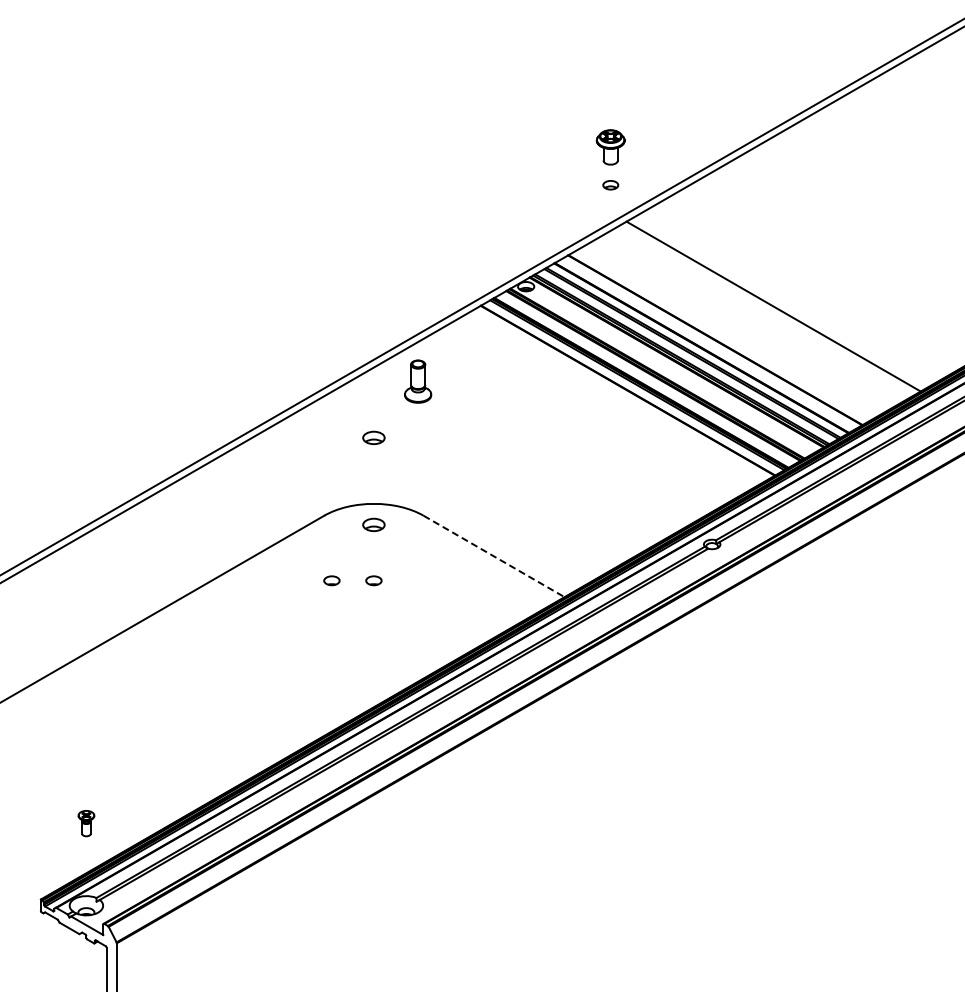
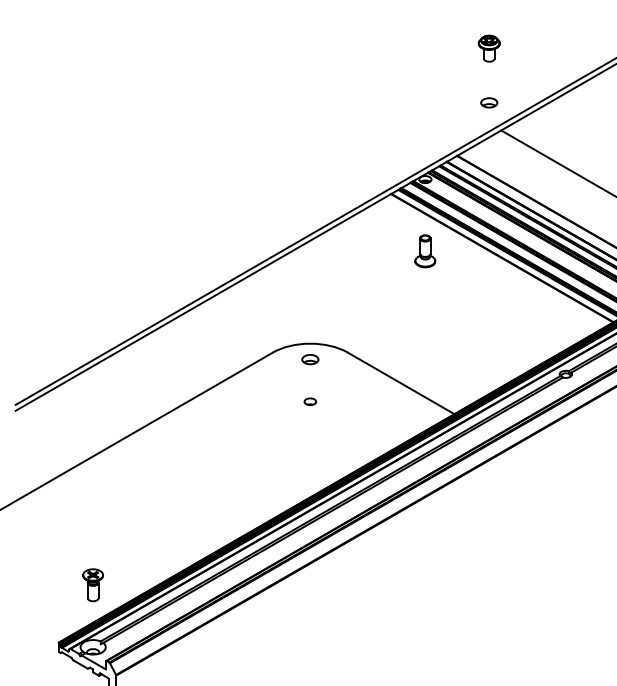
part: (610, 147) -> (489, 48), moved
part: (610, 185) -> (489, 103), size x1.43
part: (418, 381) -> (425, 251), moved
part: (373, 437) -> (310, 293), removed
line: (494, 556) -> (401, 383), dashed -> solid
part: (331, 580) -> (278, 401), removed
part: (86, 823) -> (93, 585), size x1.67

